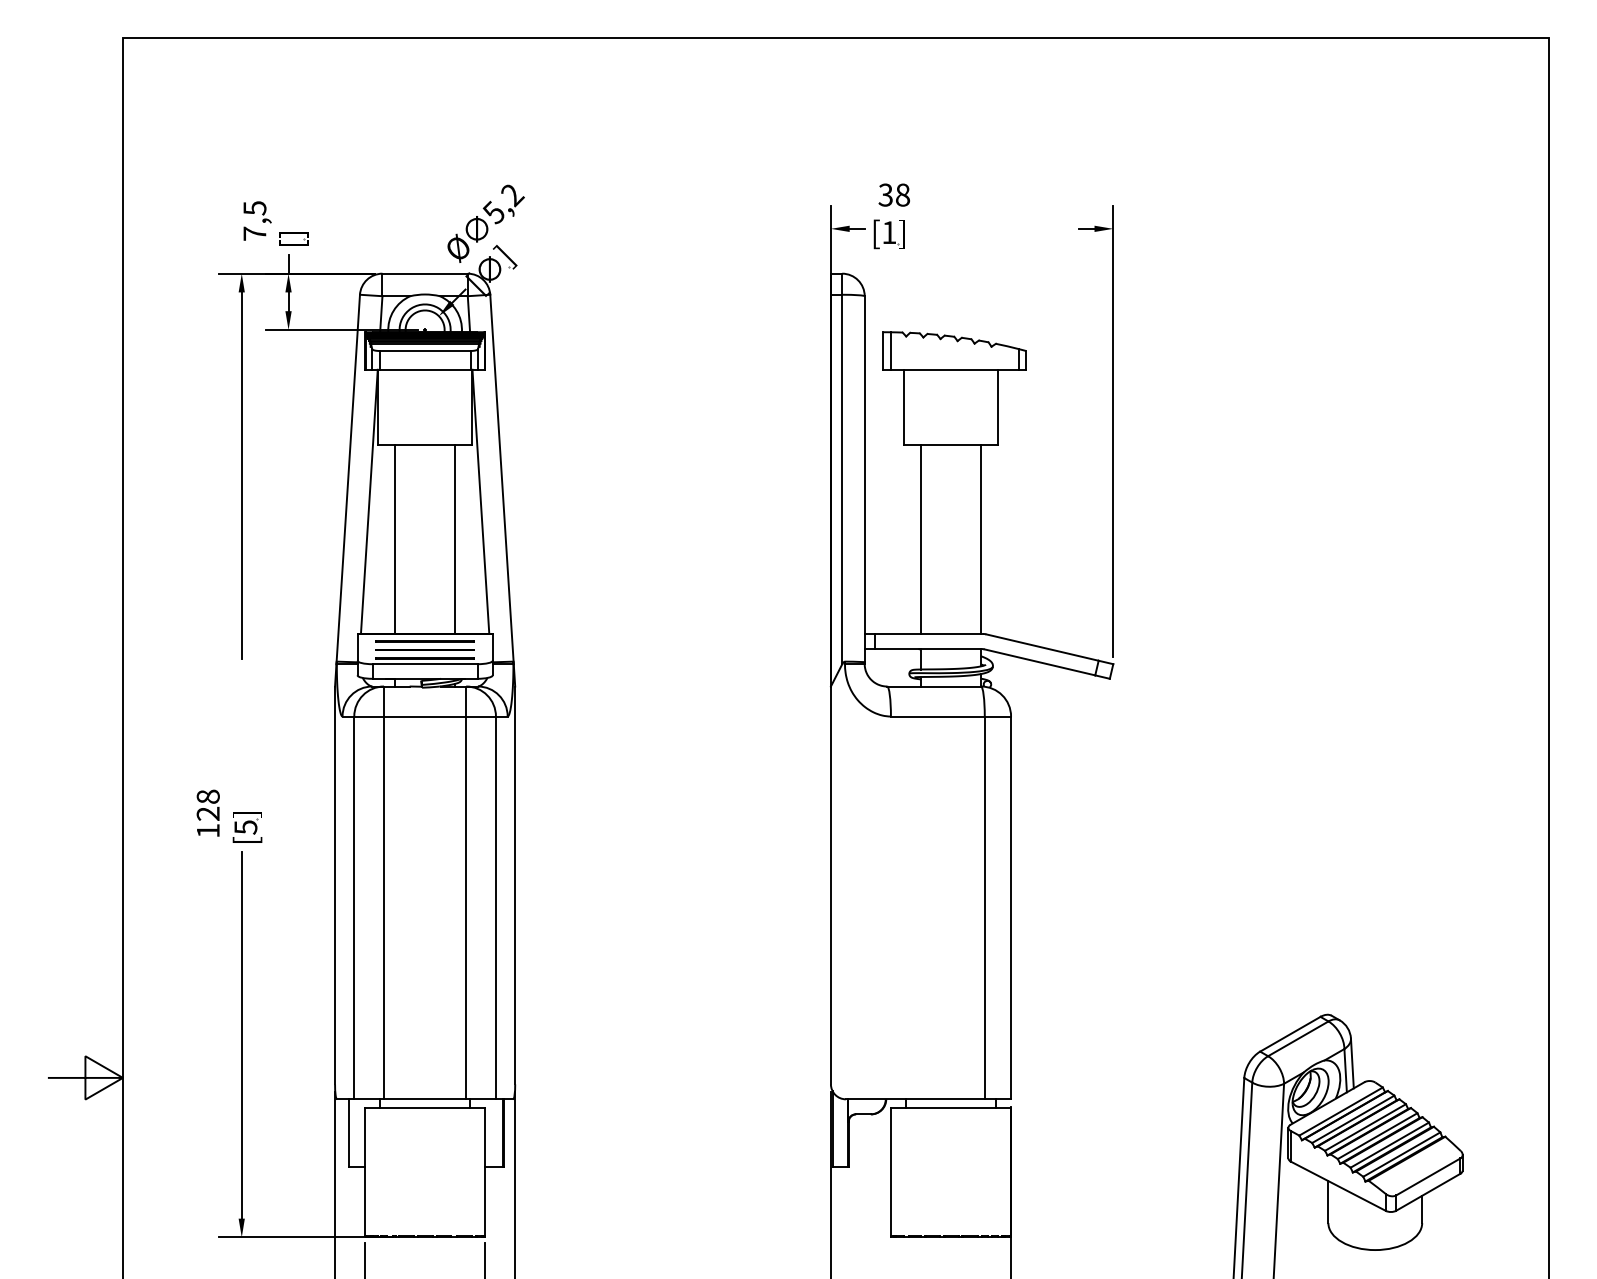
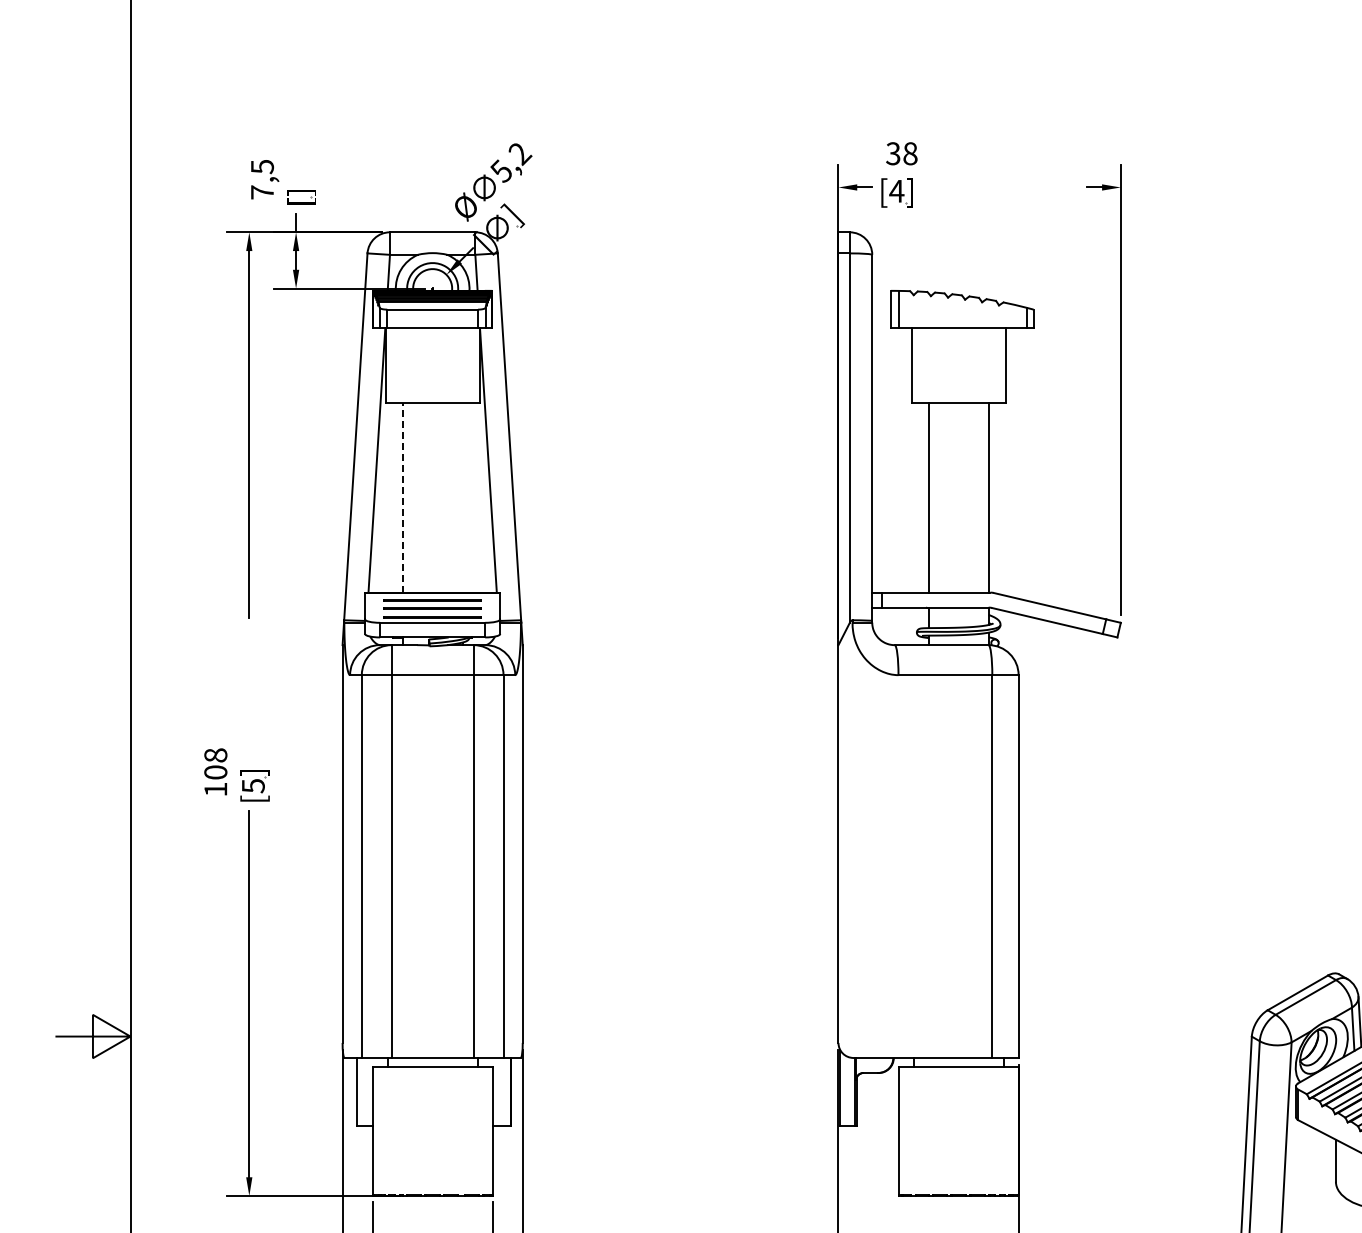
text: (888, 232) -> (896, 191), [1 -> [4
line: (455, 538) -> (463, 497), removed
line: (395, 539) -> (403, 498), solid -> dashed
text: (207, 813) -> (215, 772), 128 -> 108

